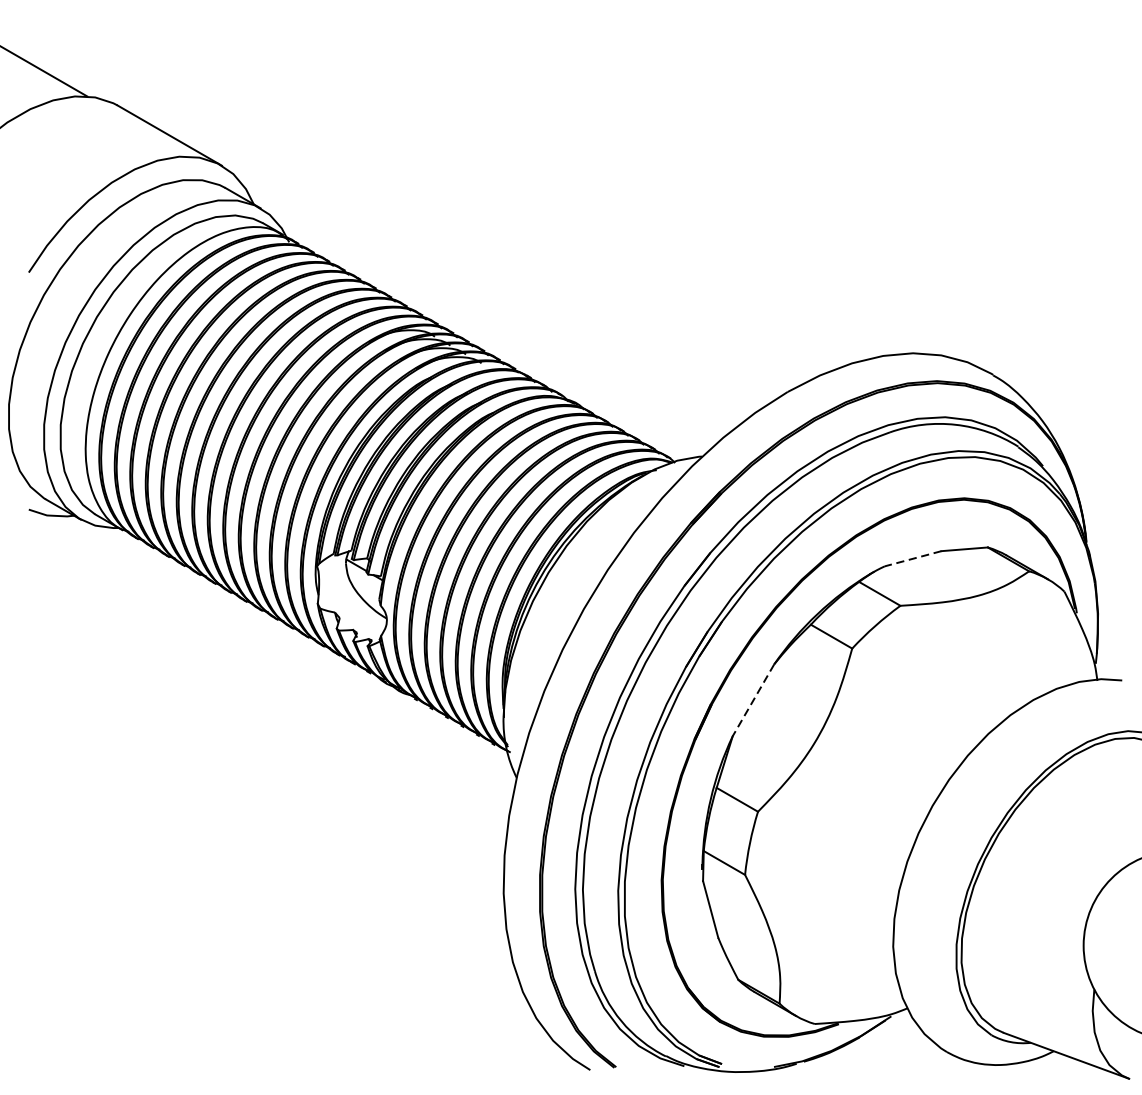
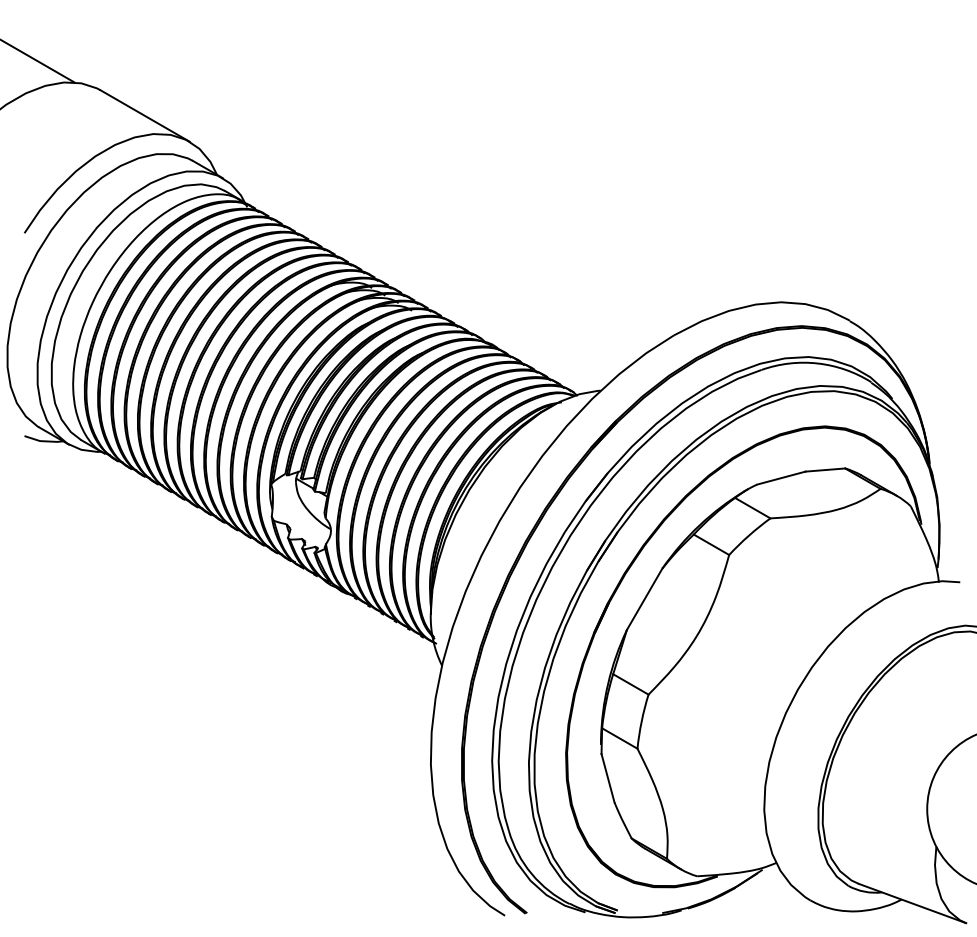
line: (912, 559) -> (780, 478), dashed -> solid
line: (753, 700) -> (644, 599), dashed -> solid

